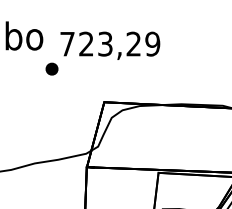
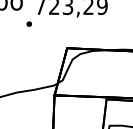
part: (51, 68) -> (28, 23), size x0.6

